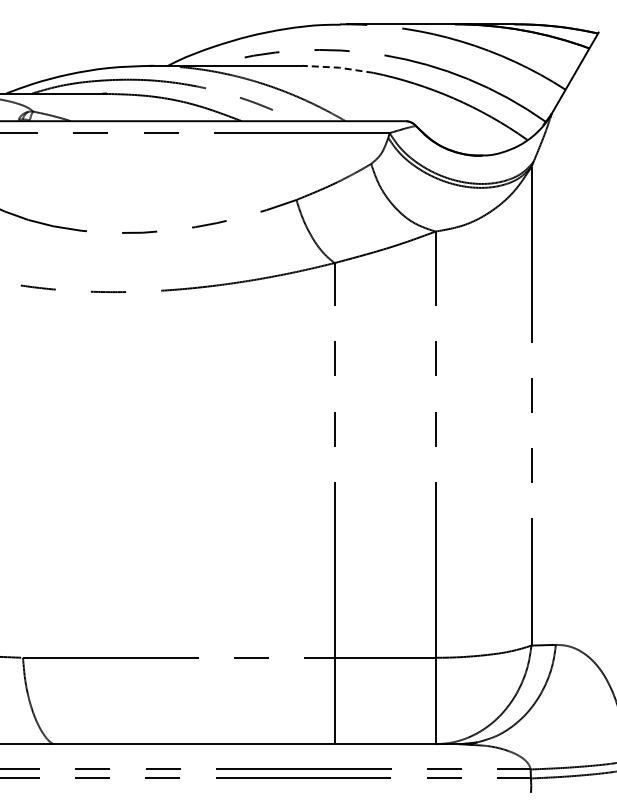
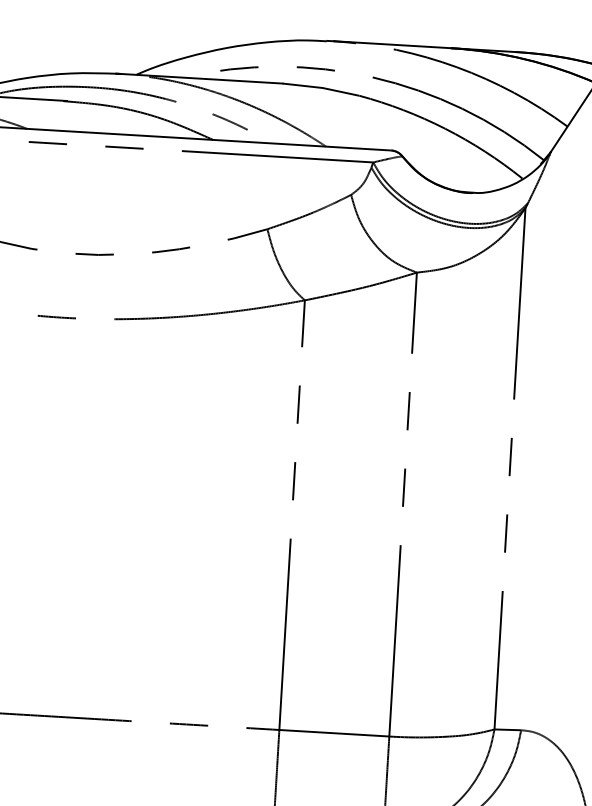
line: (338, 67) -> (321, 87), dashed -> solid

